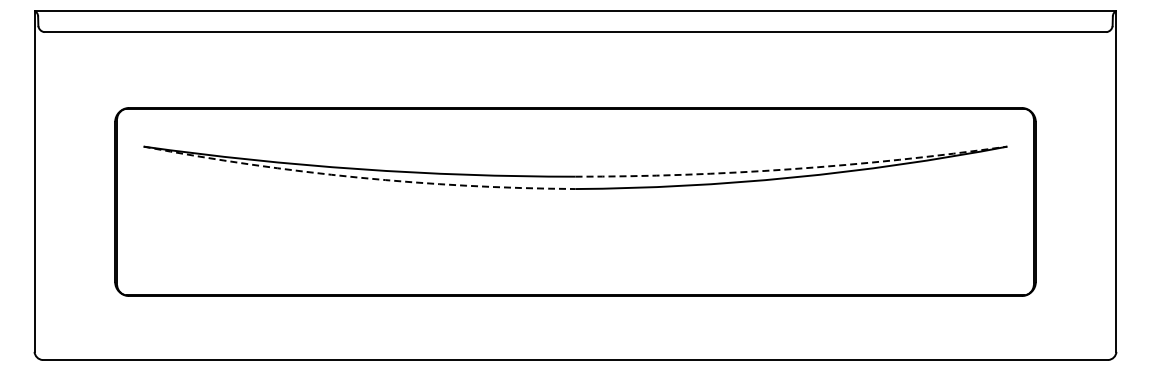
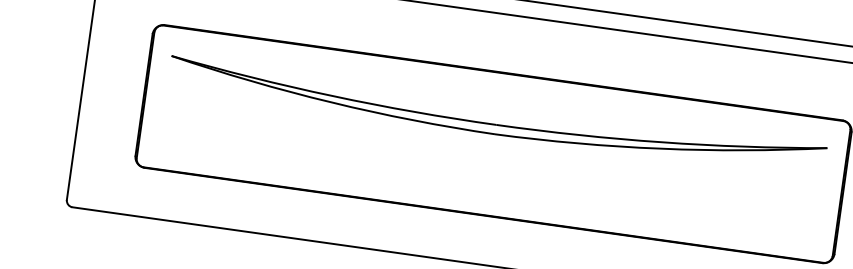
arc: (791, 169) -> (661, 142), dashed -> solid
arc: (358, 177) -> (331, 102), dashed -> solid

